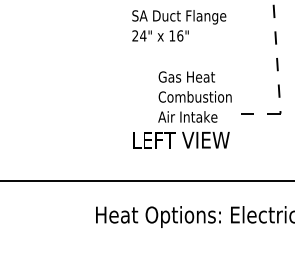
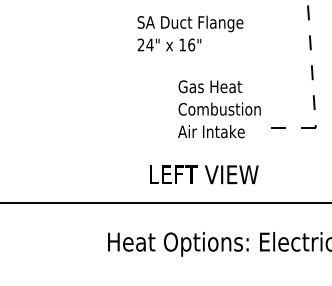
text: (179, 25) -> (190, 33), moved
text: (181, 140) -> (204, 175), moved

